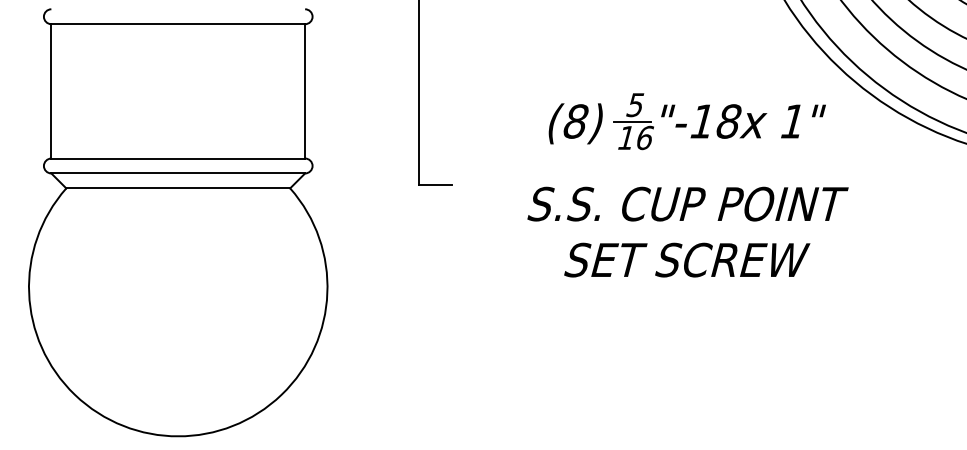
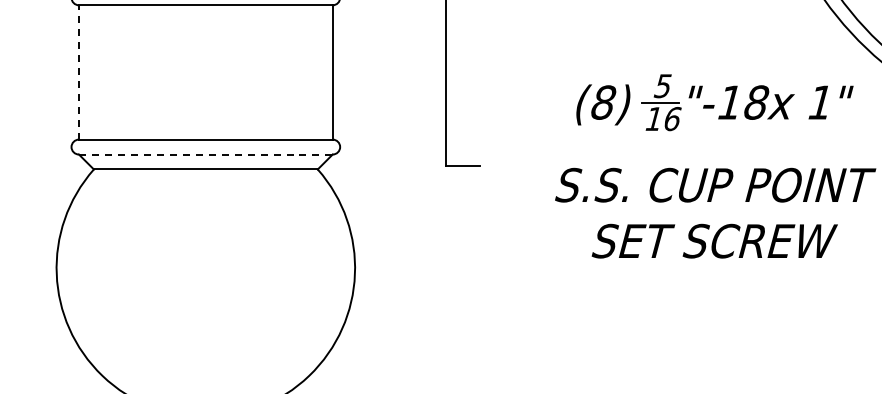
line: (51, 90) -> (79, 71), solid -> dashed
line: (178, 173) -> (206, 154), solid -> dashed

